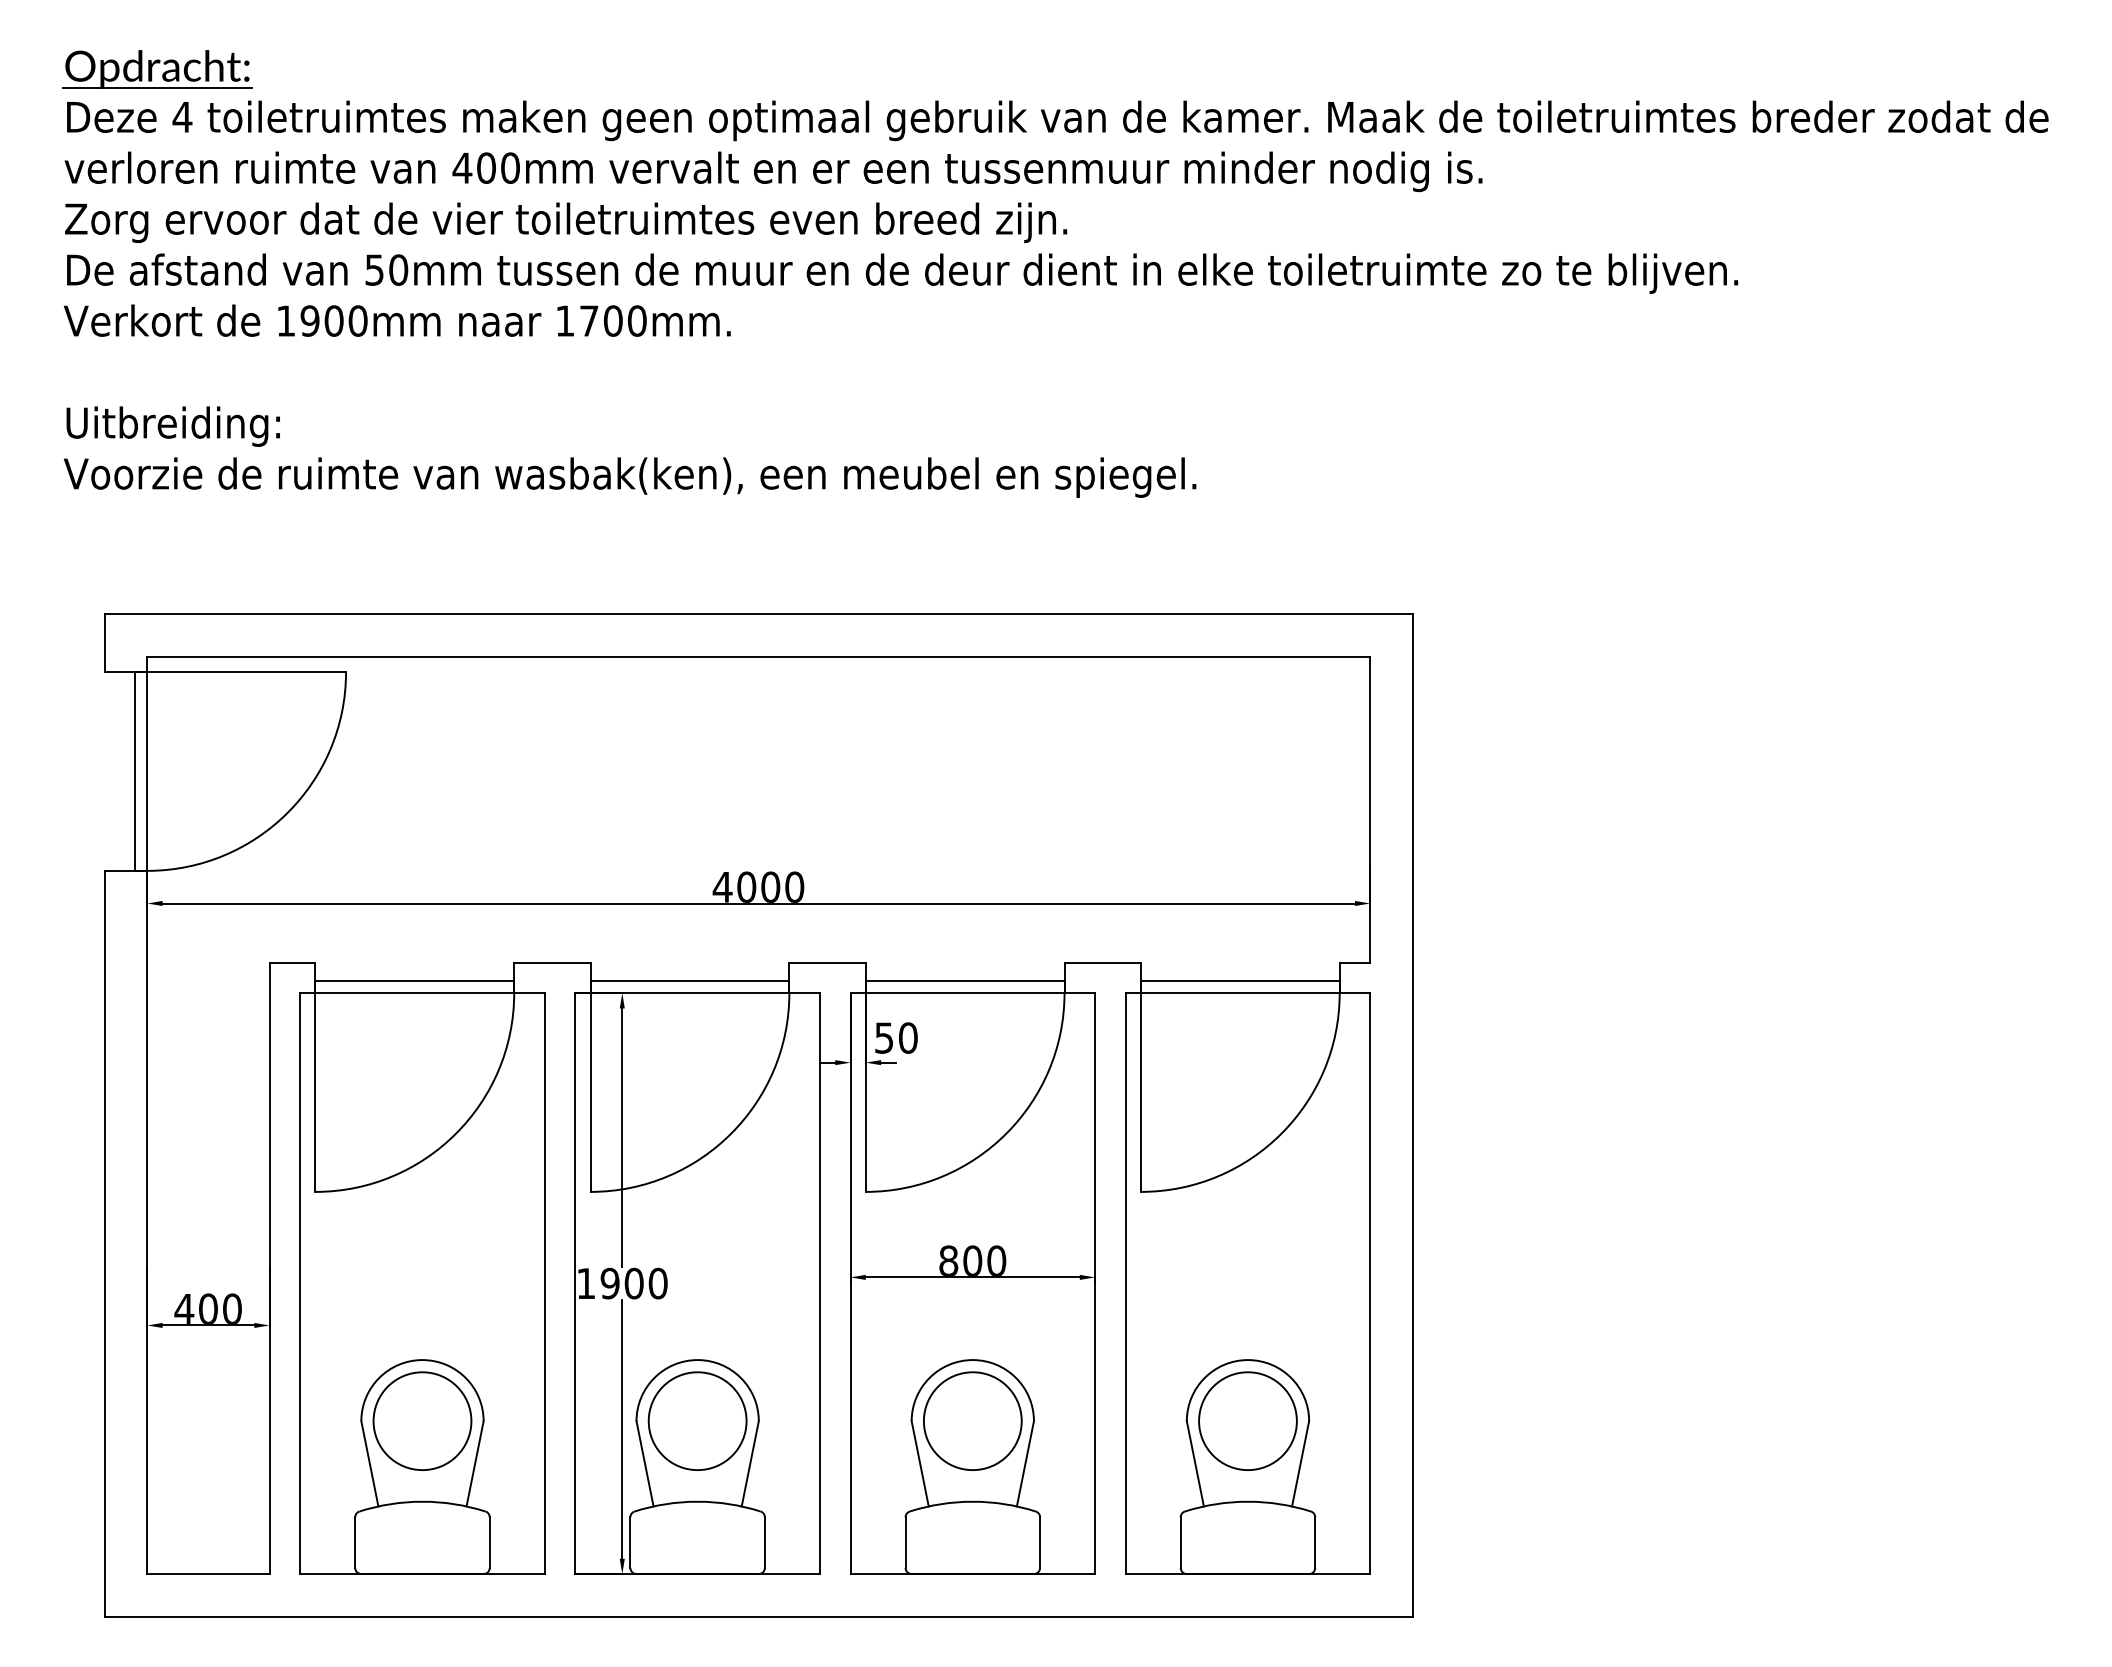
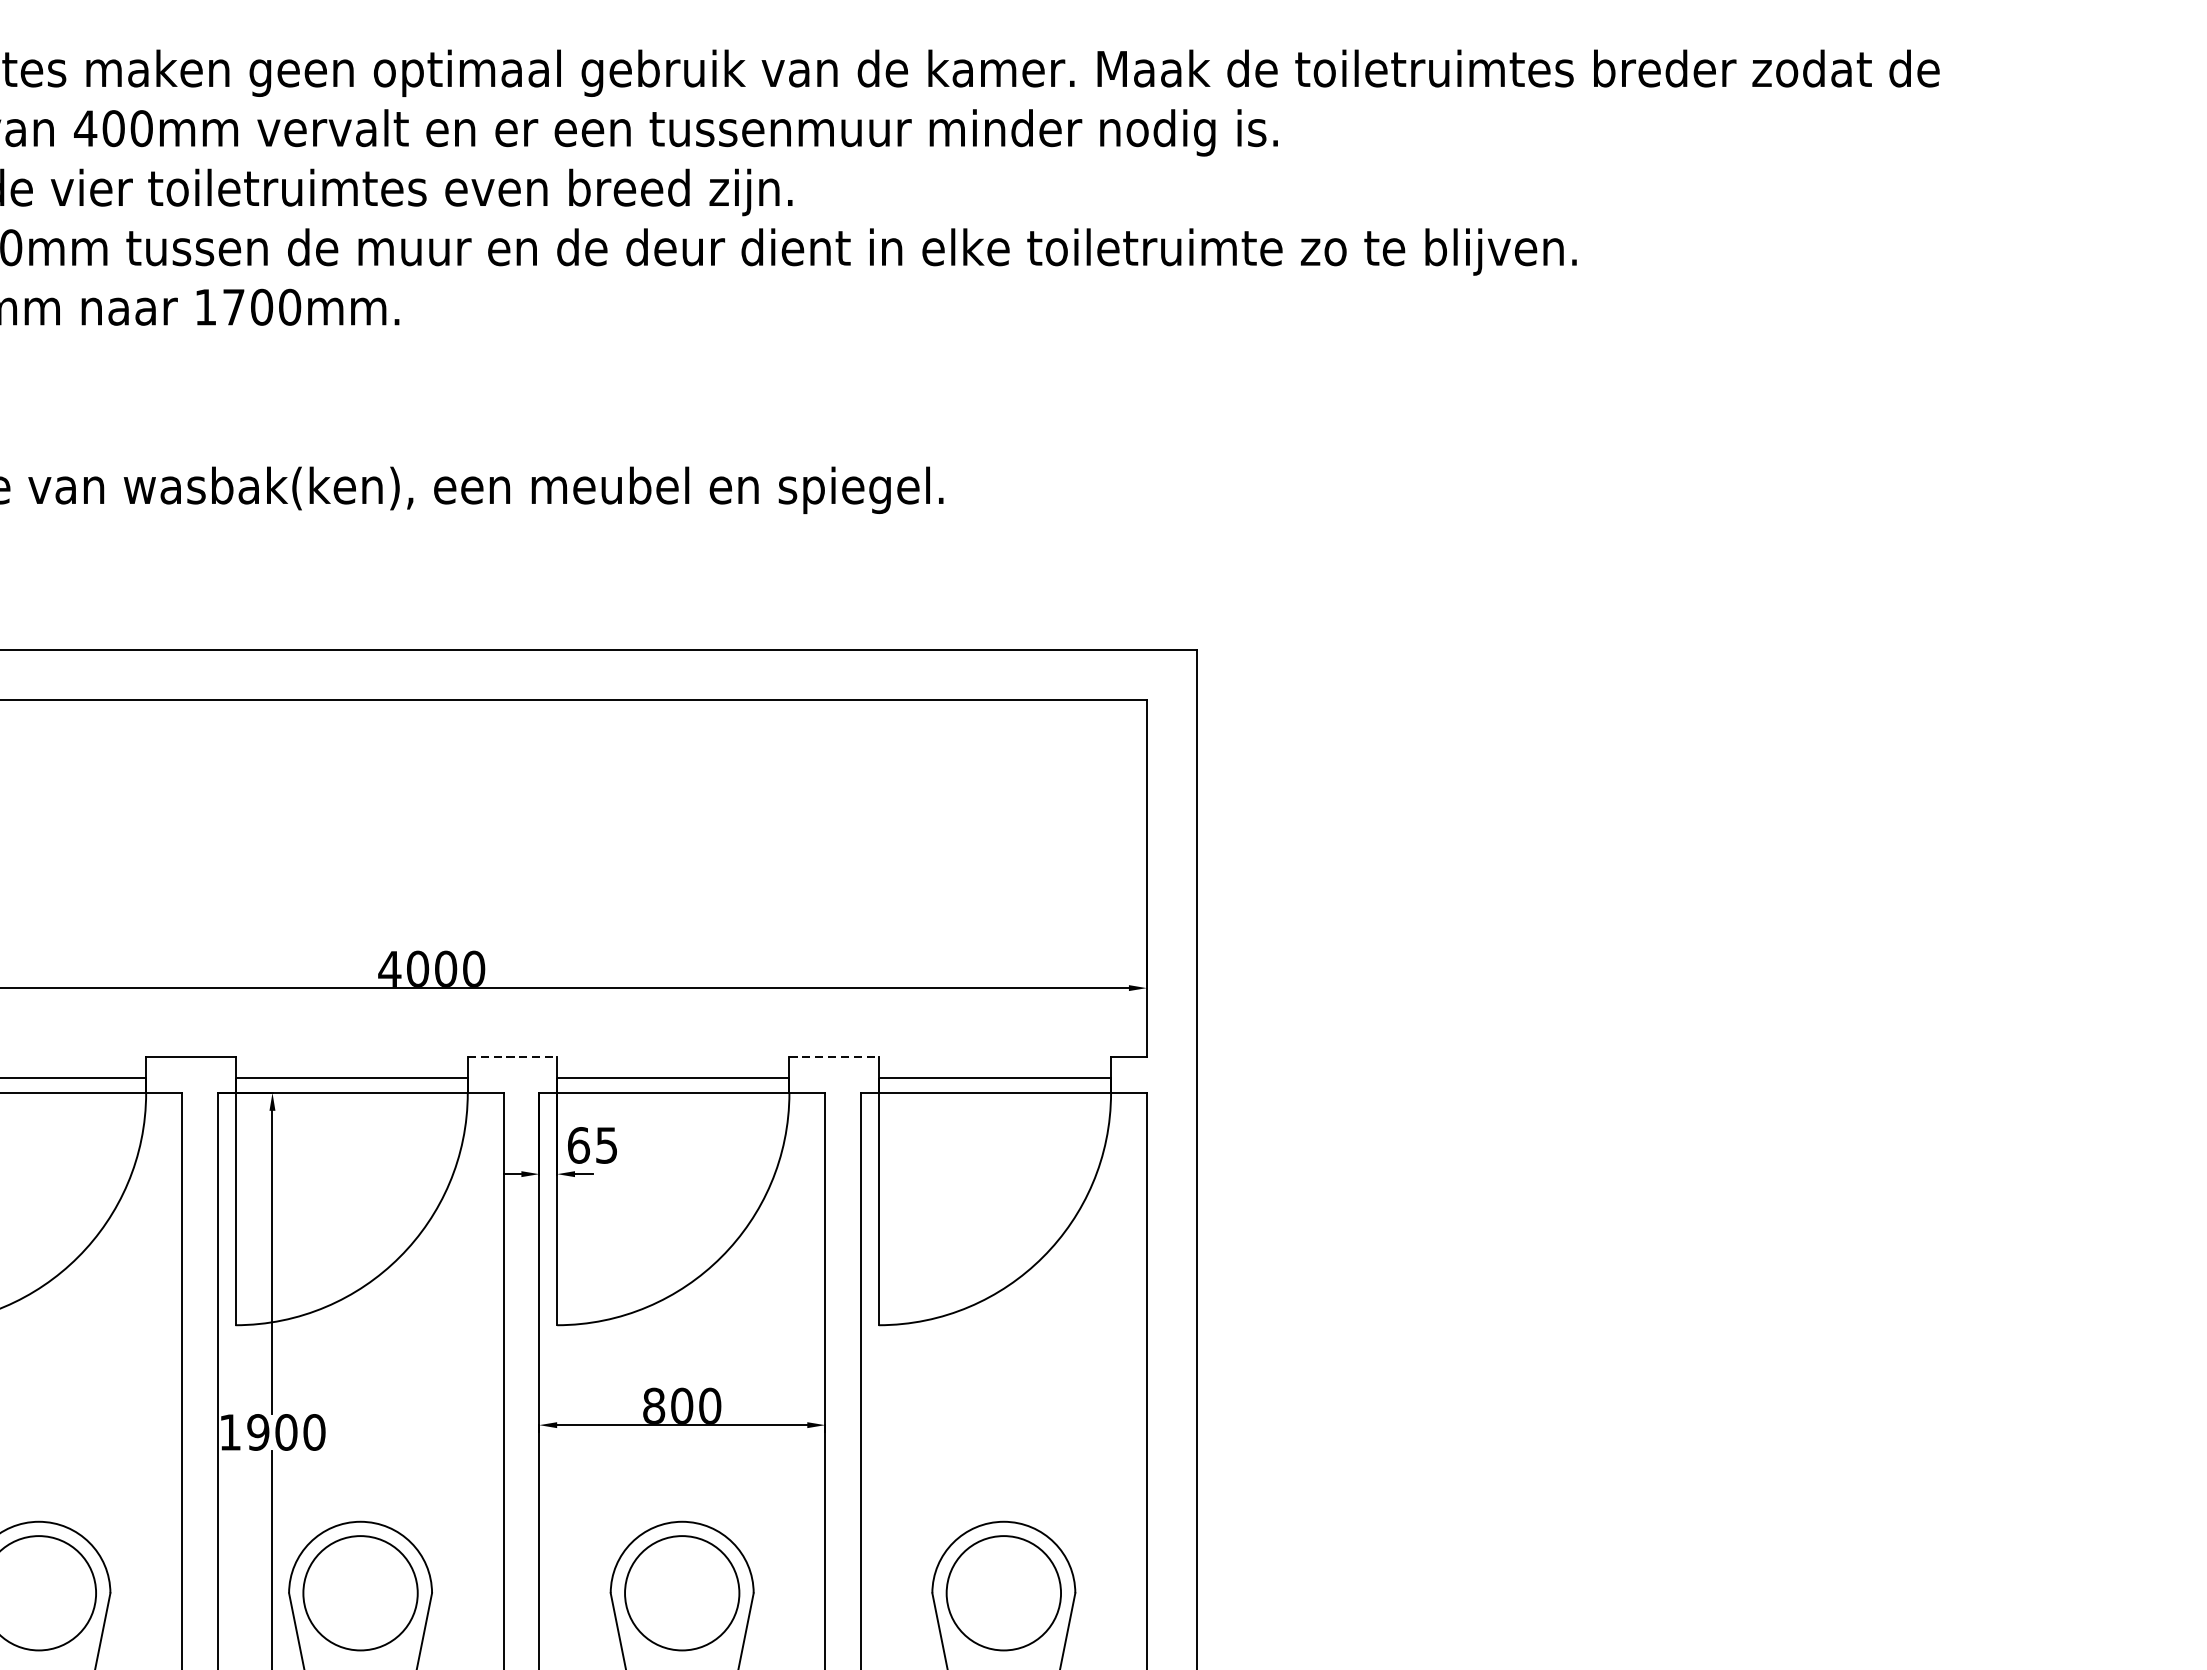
line: (828, 962) -> (513, 1057), solid -> dashed
line: (1103, 962) -> (834, 1057), solid -> dashed
text: (896, 1037) -> (593, 1144), 50 -> 65

